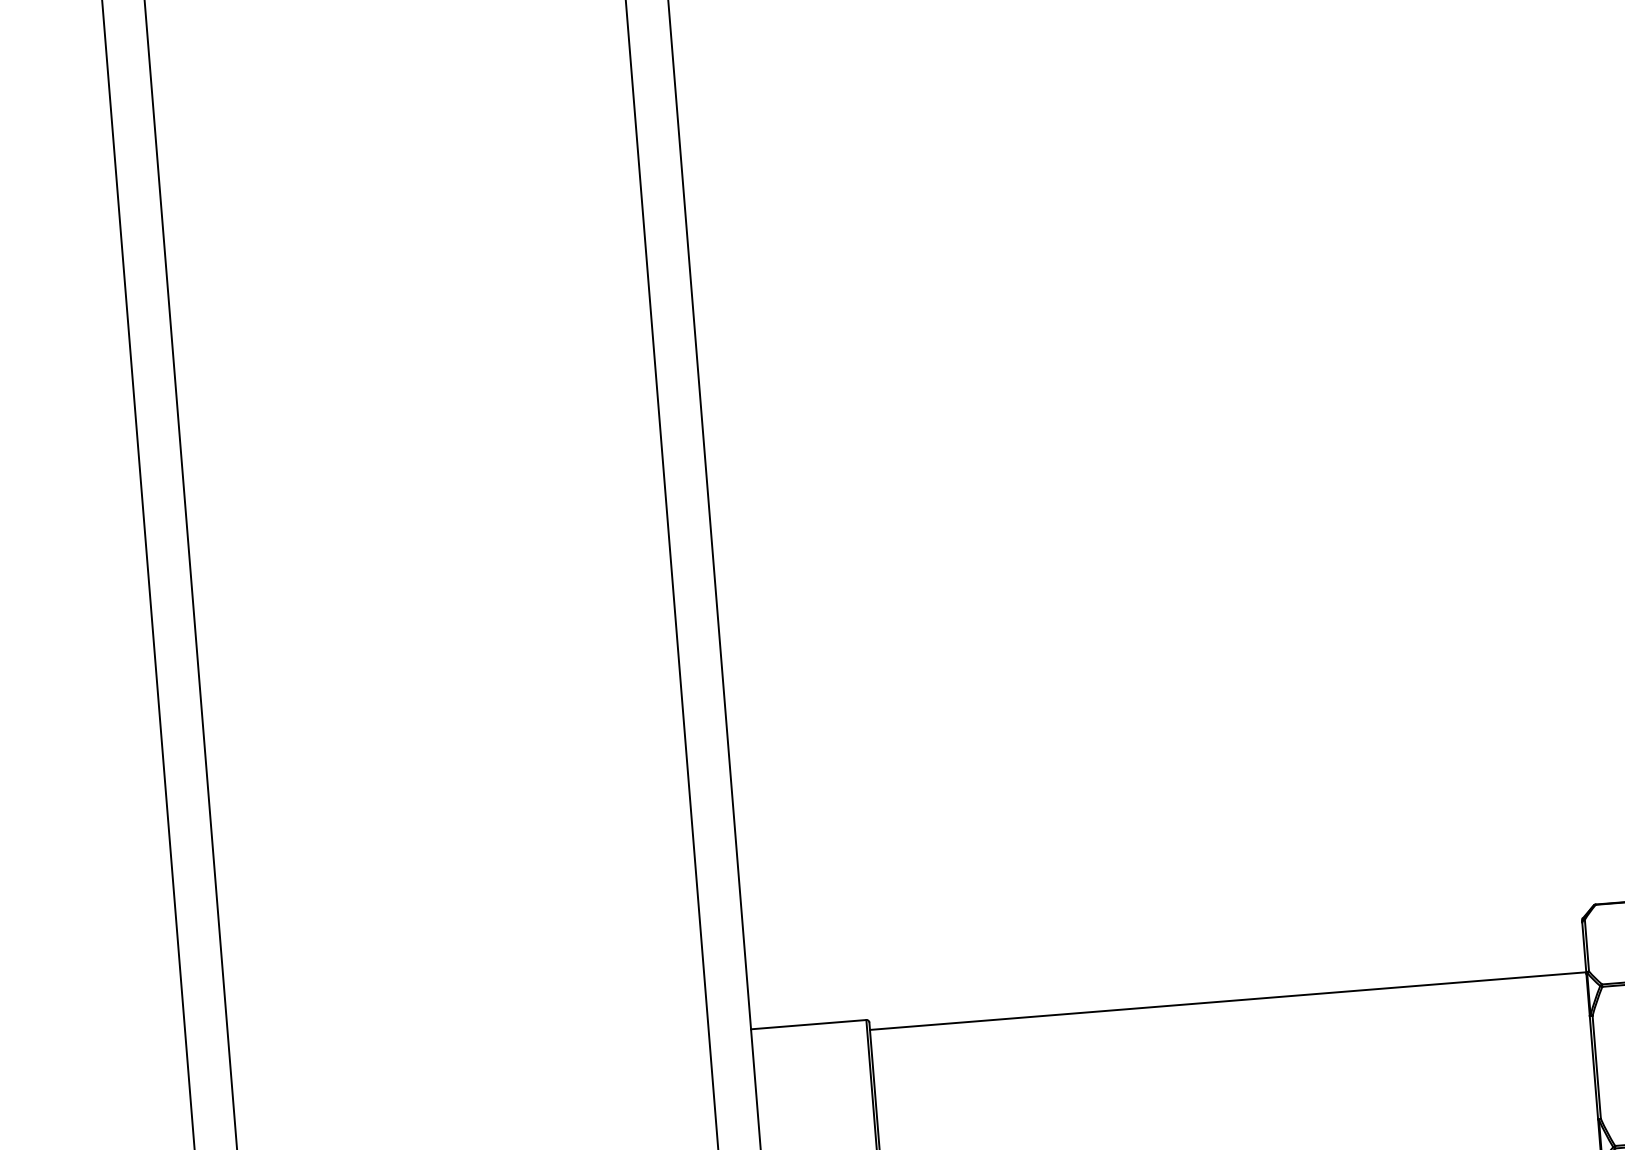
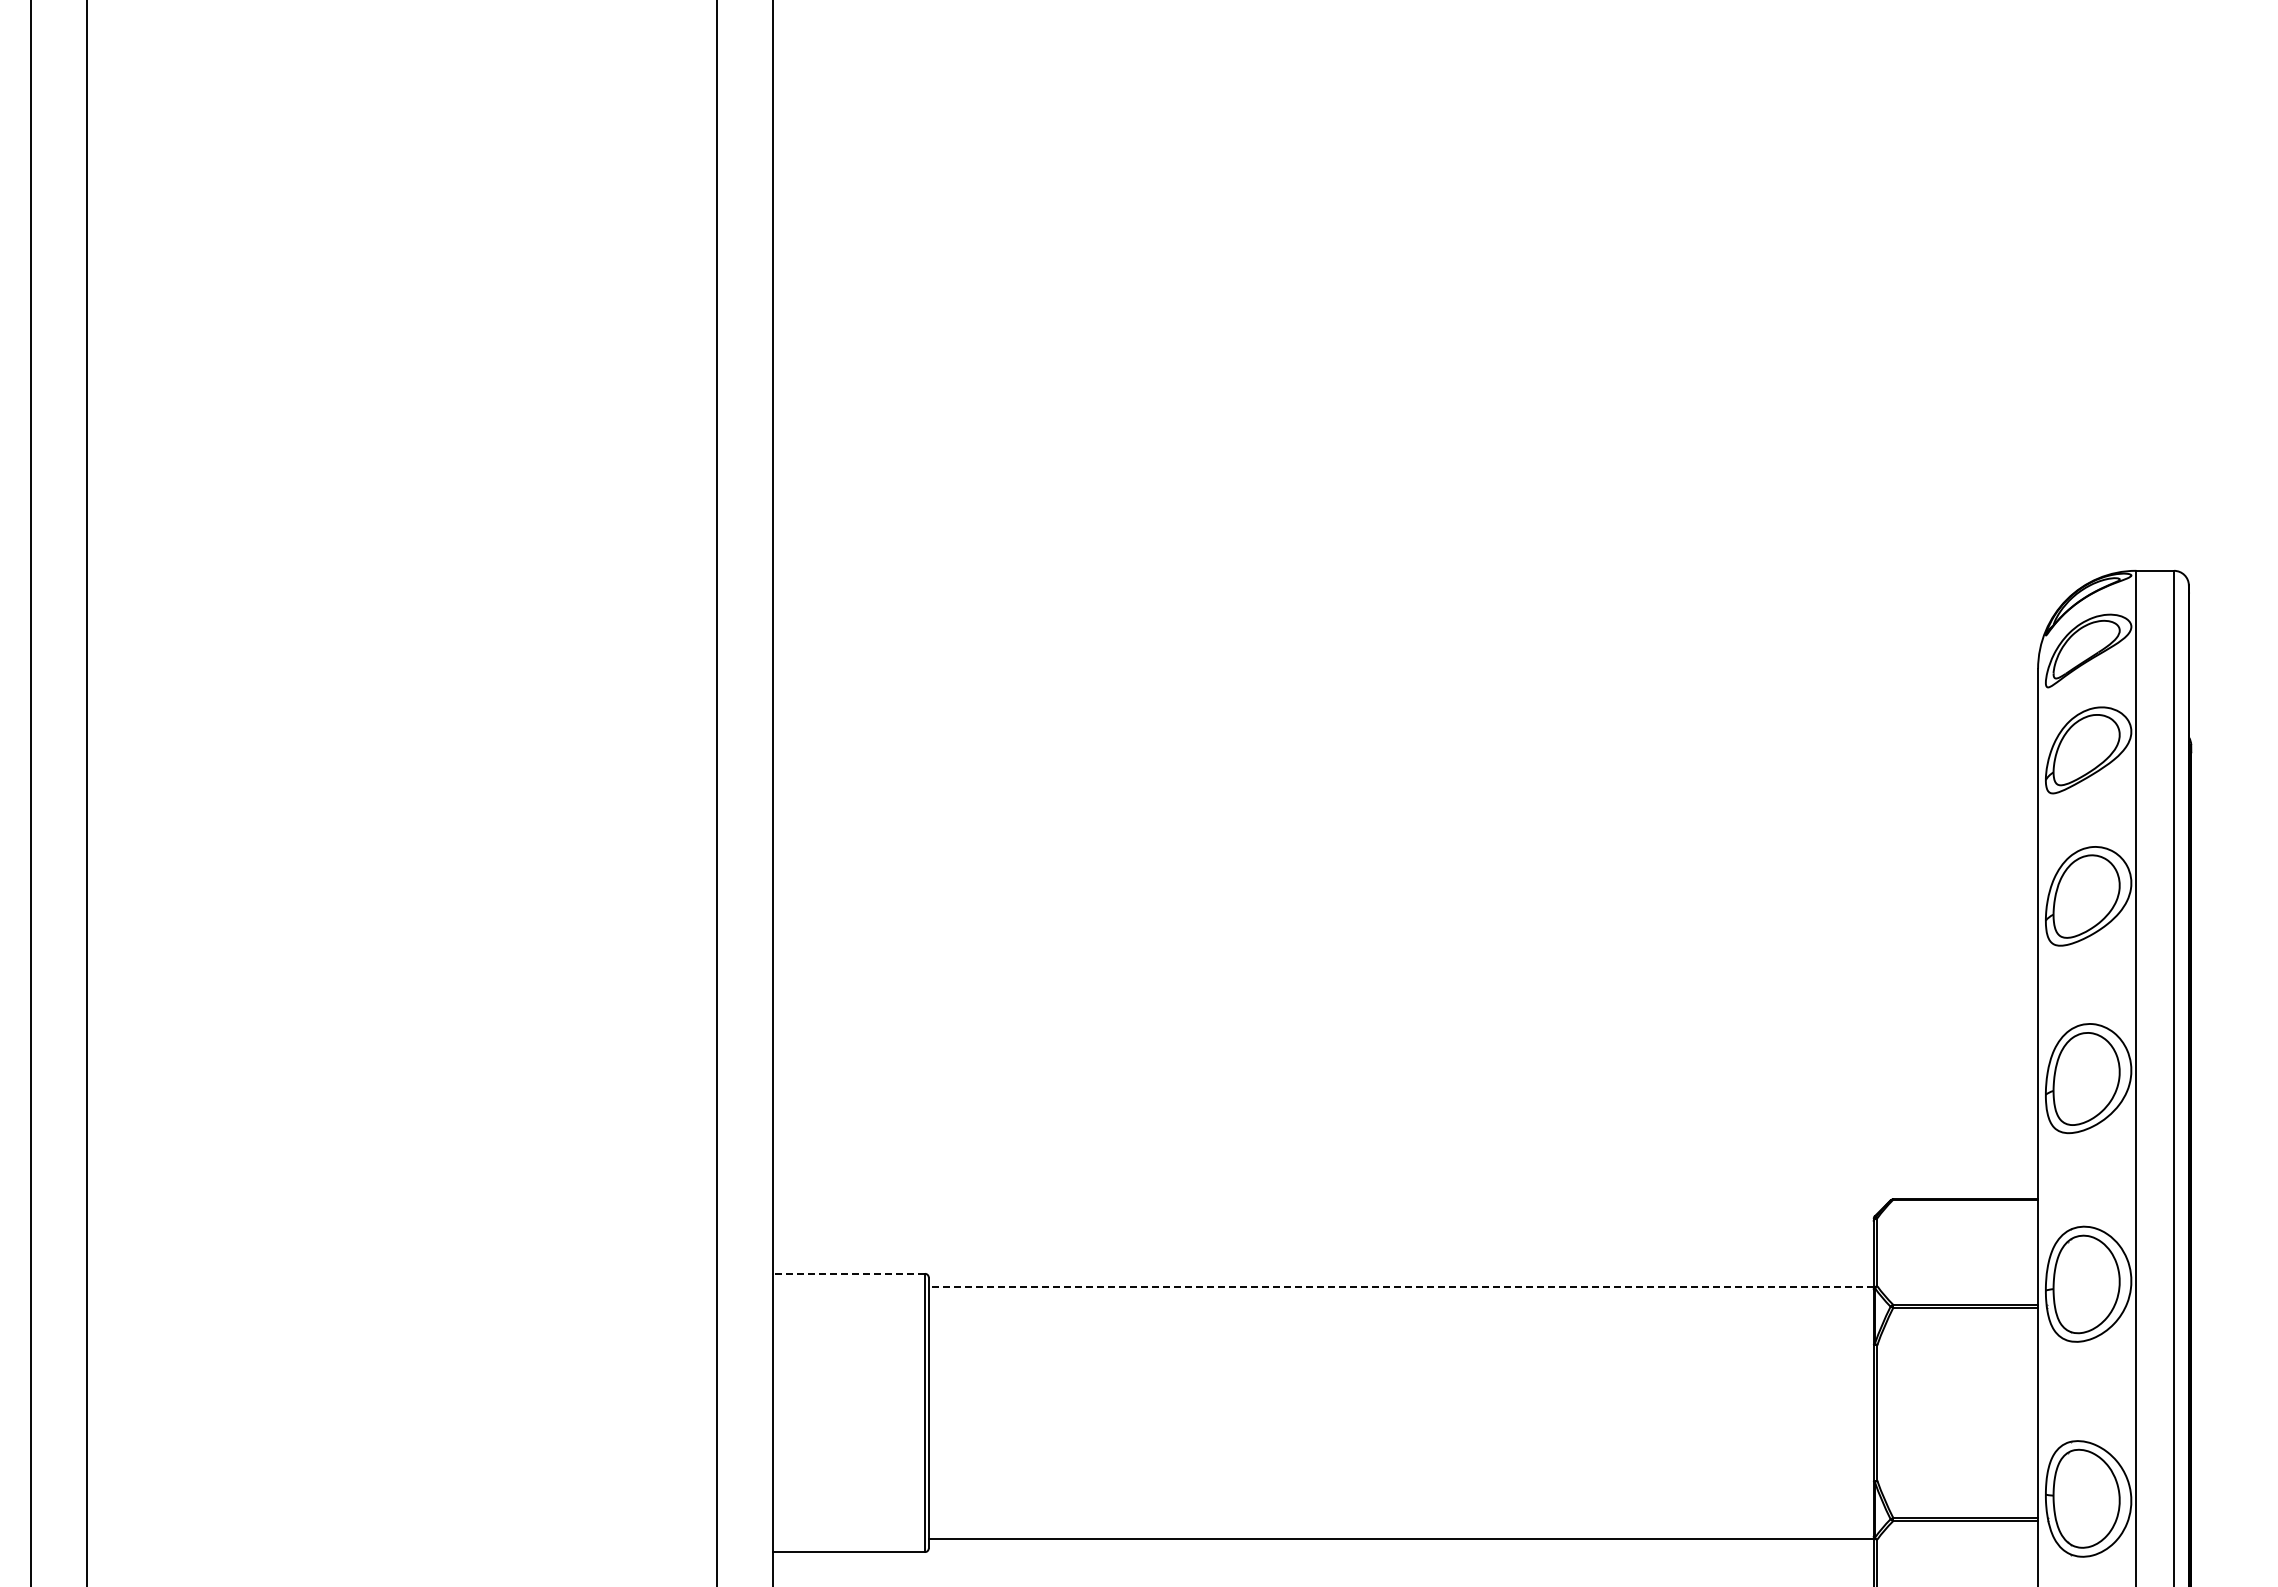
line: (1227, 1001) -> (1400, 1287), solid -> dashed
line: (808, 1024) -> (848, 1273), solid -> dashed

